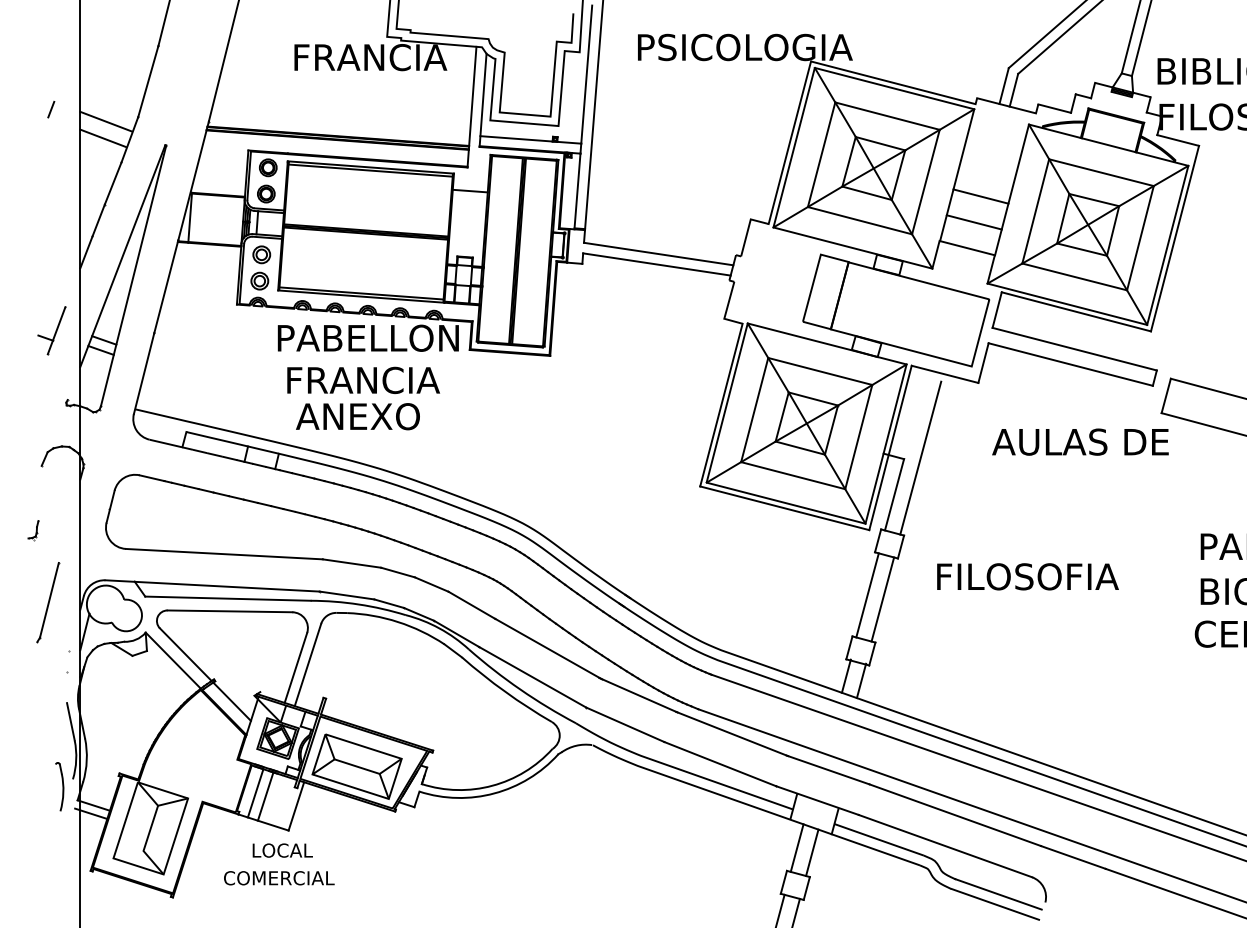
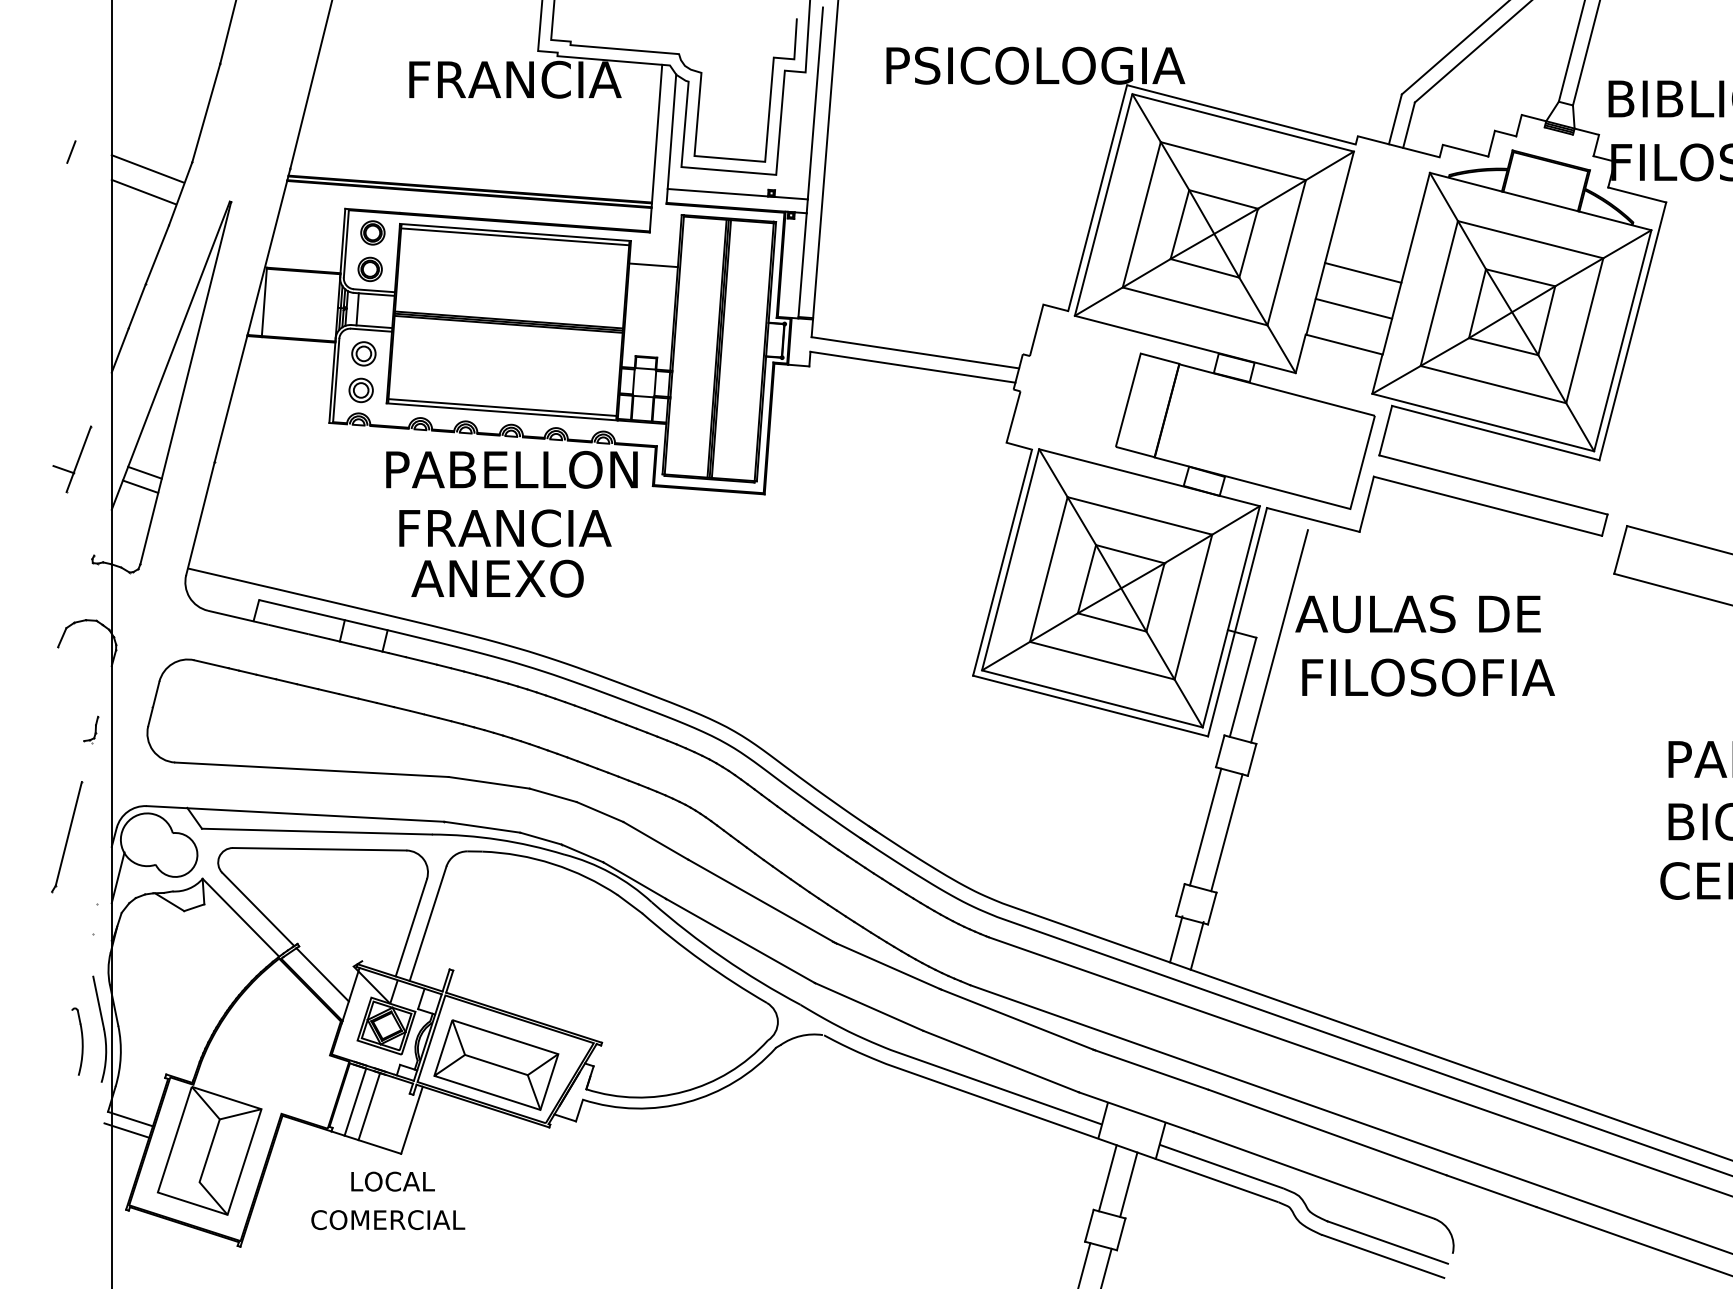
text: (1080, 441) -> (1418, 613), moved
part: (33, 530) -> (91, 729), moved
text: (1027, 576) -> (1427, 677), moved
part: (59, 786) -> (77, 1041), moved

